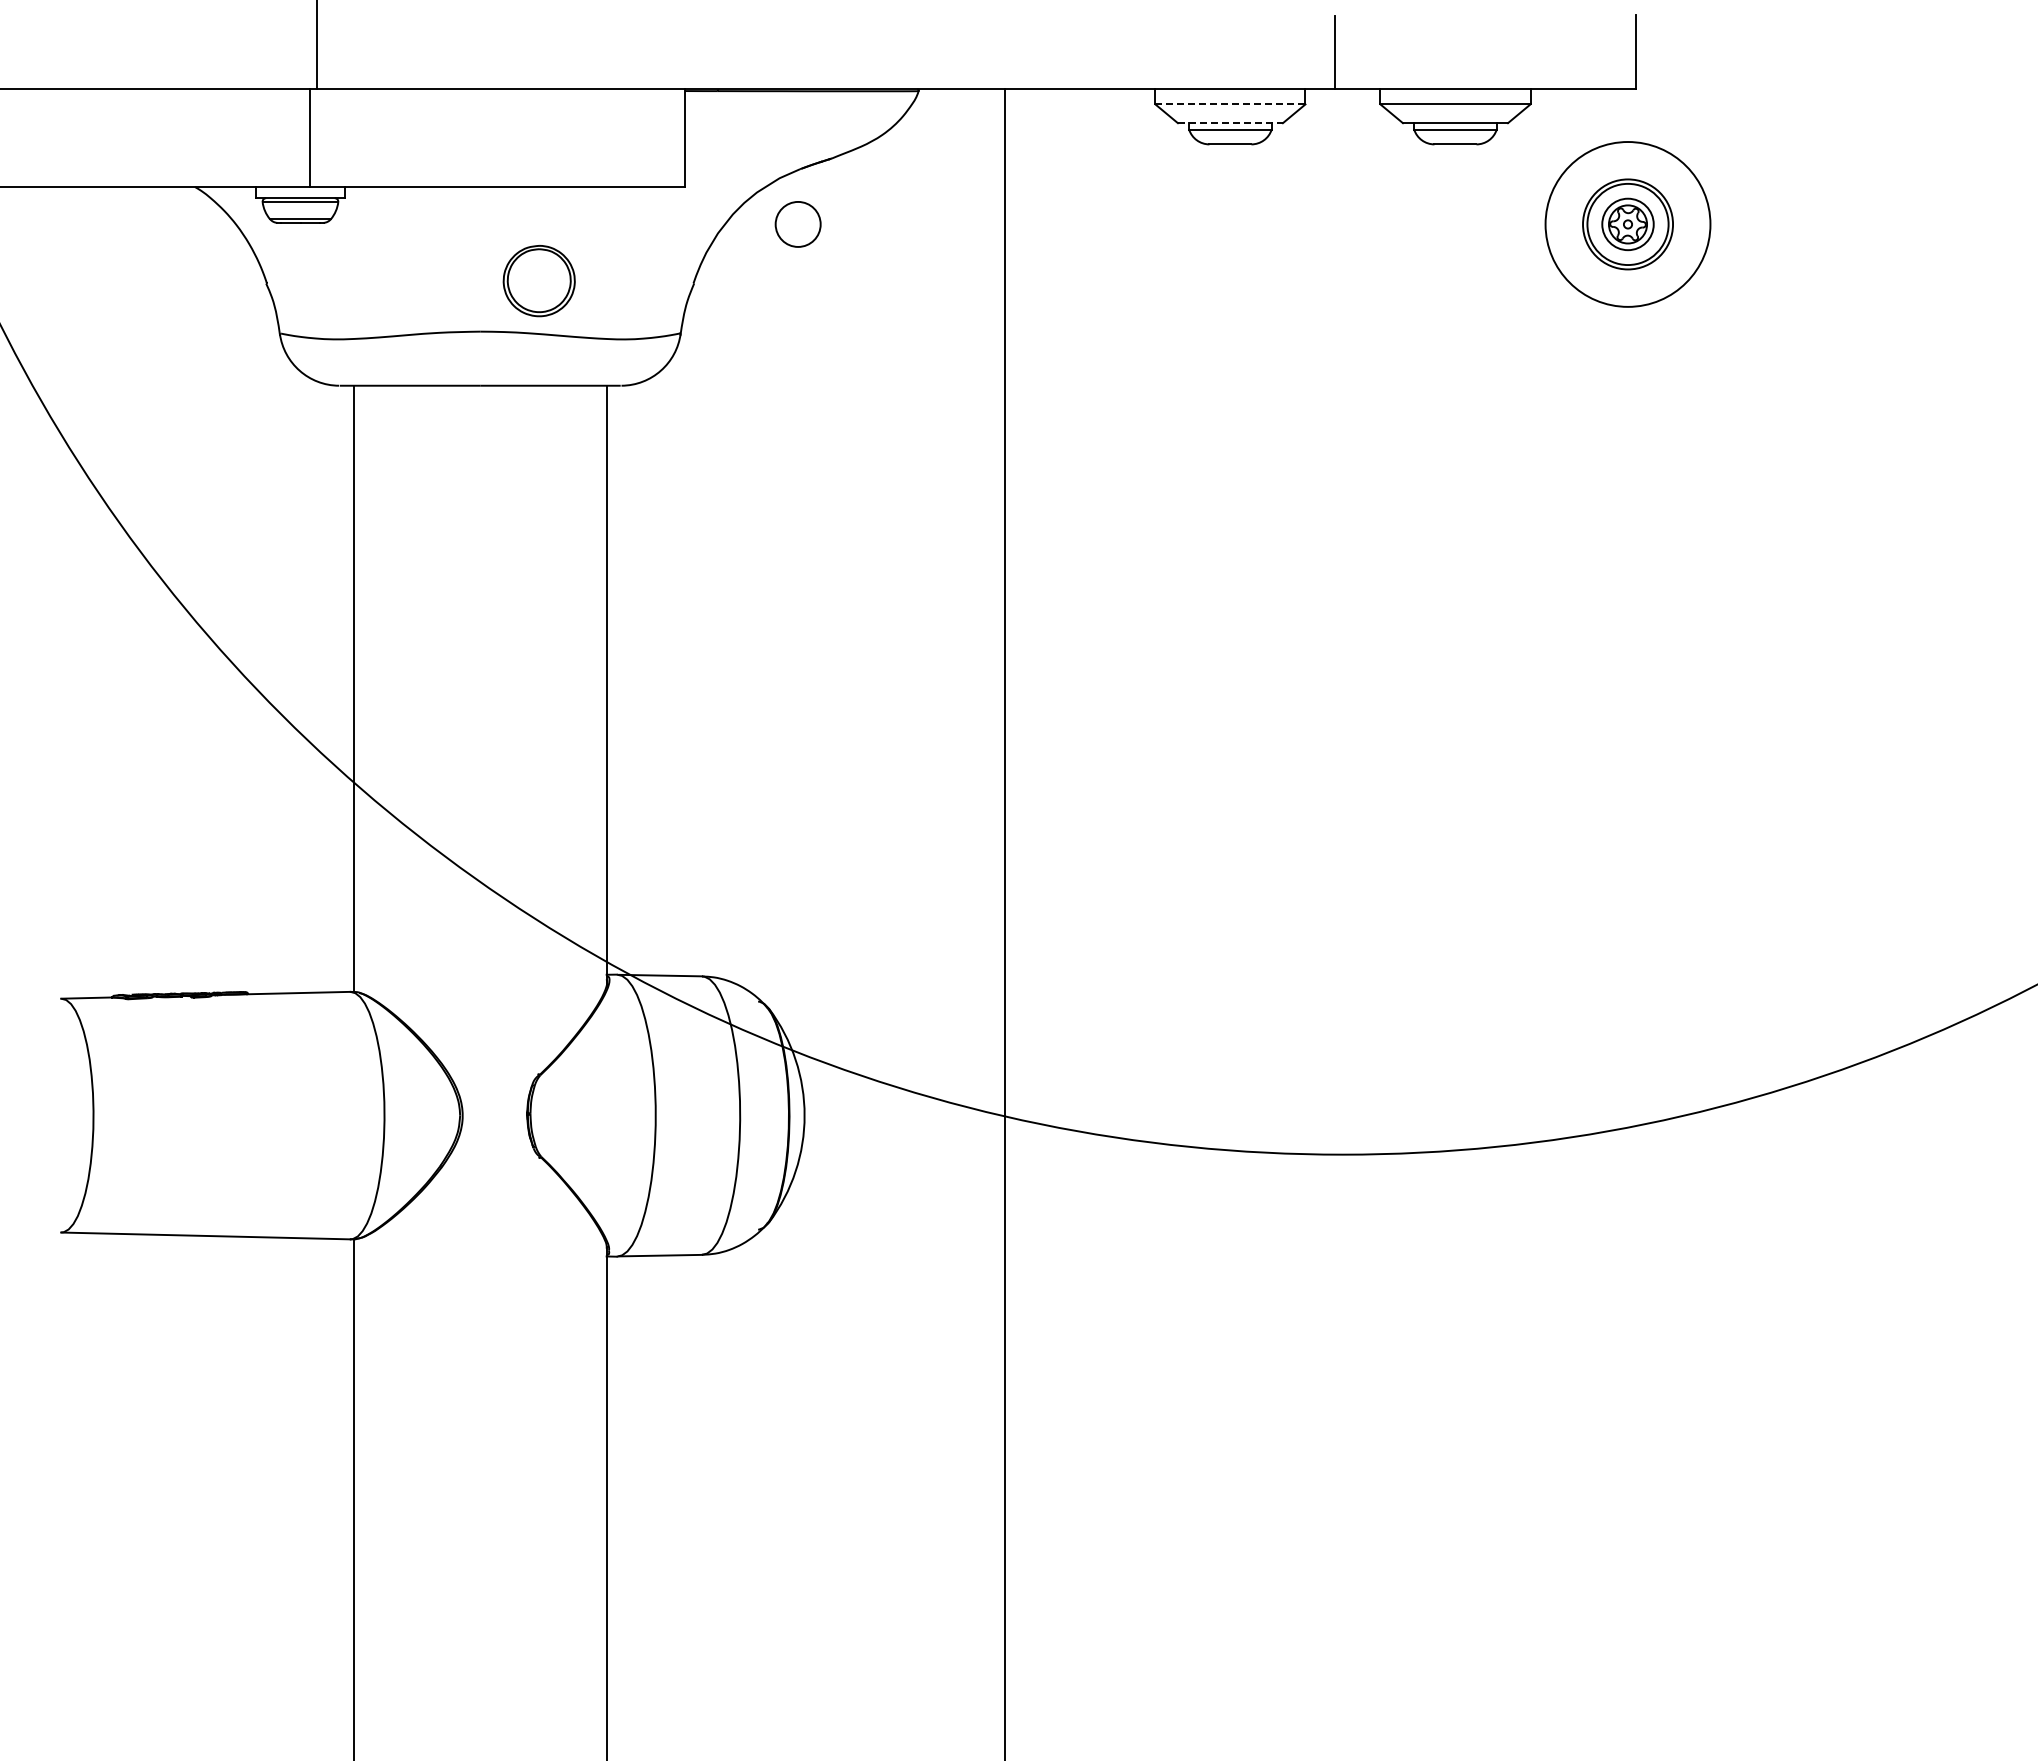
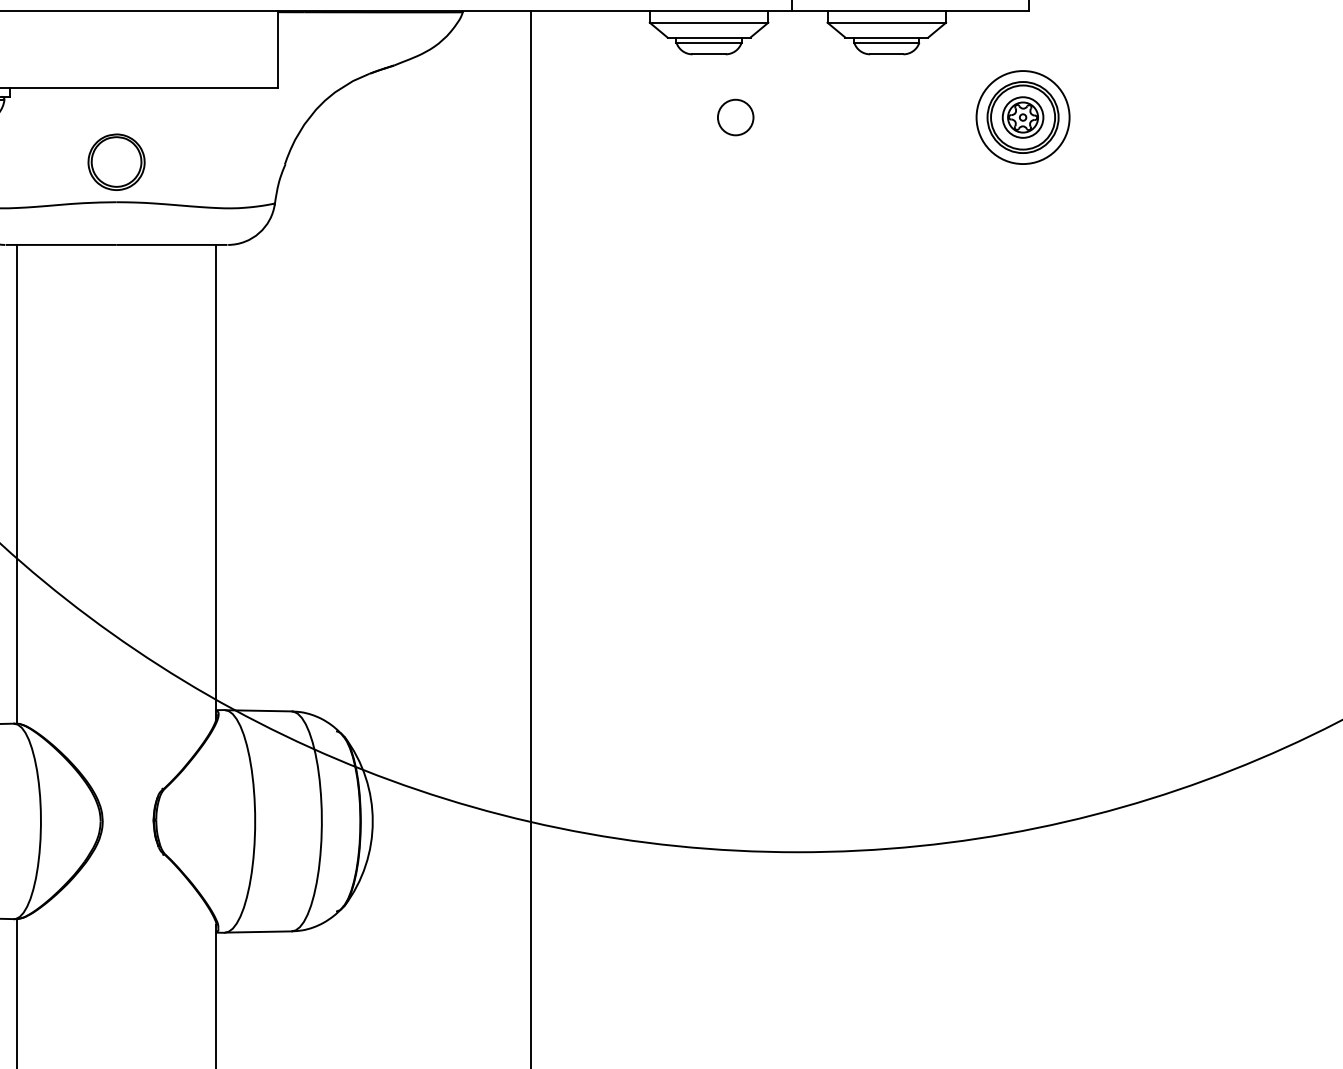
line: (1230, 104) -> (709, 22), dashed -> solid
line: (1230, 123) -> (709, 37), dashed -> solid
circle: (797, 224) -> (735, 117), moved
circle: (1627, 224) -> (1022, 117), size x0.71
part: (538, 281) -> (115, 162), moved

